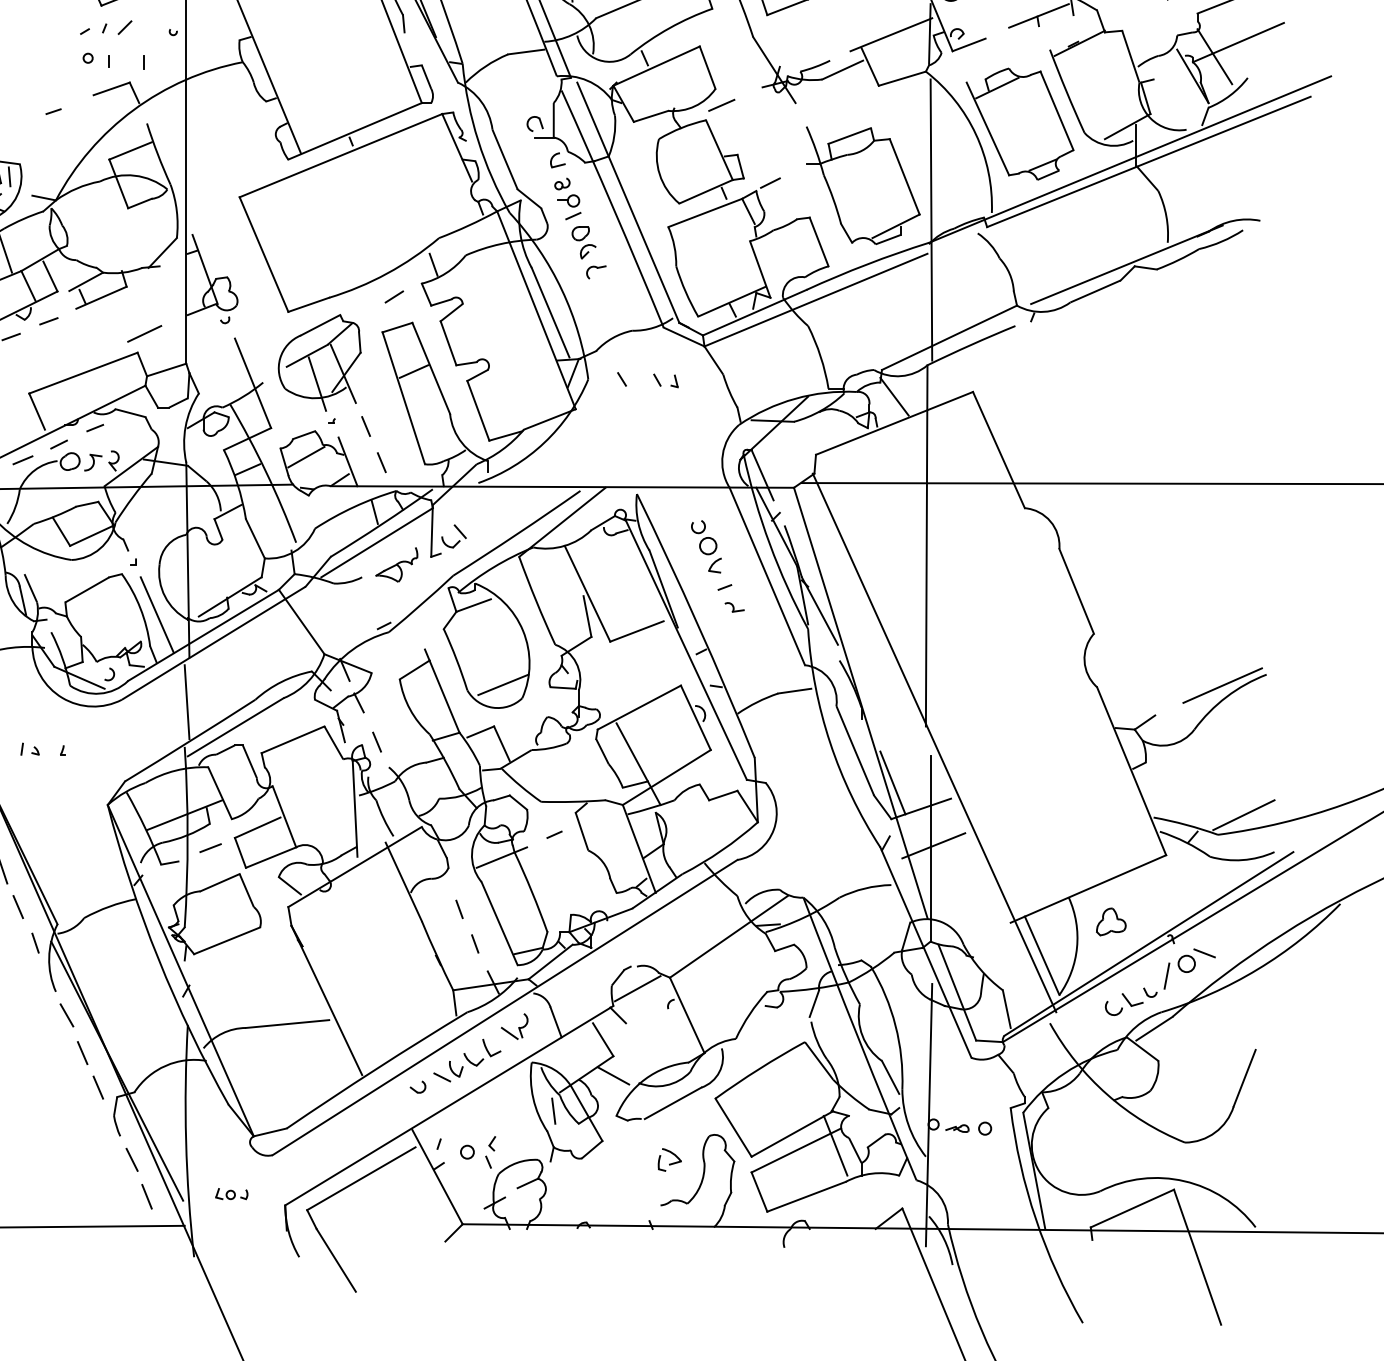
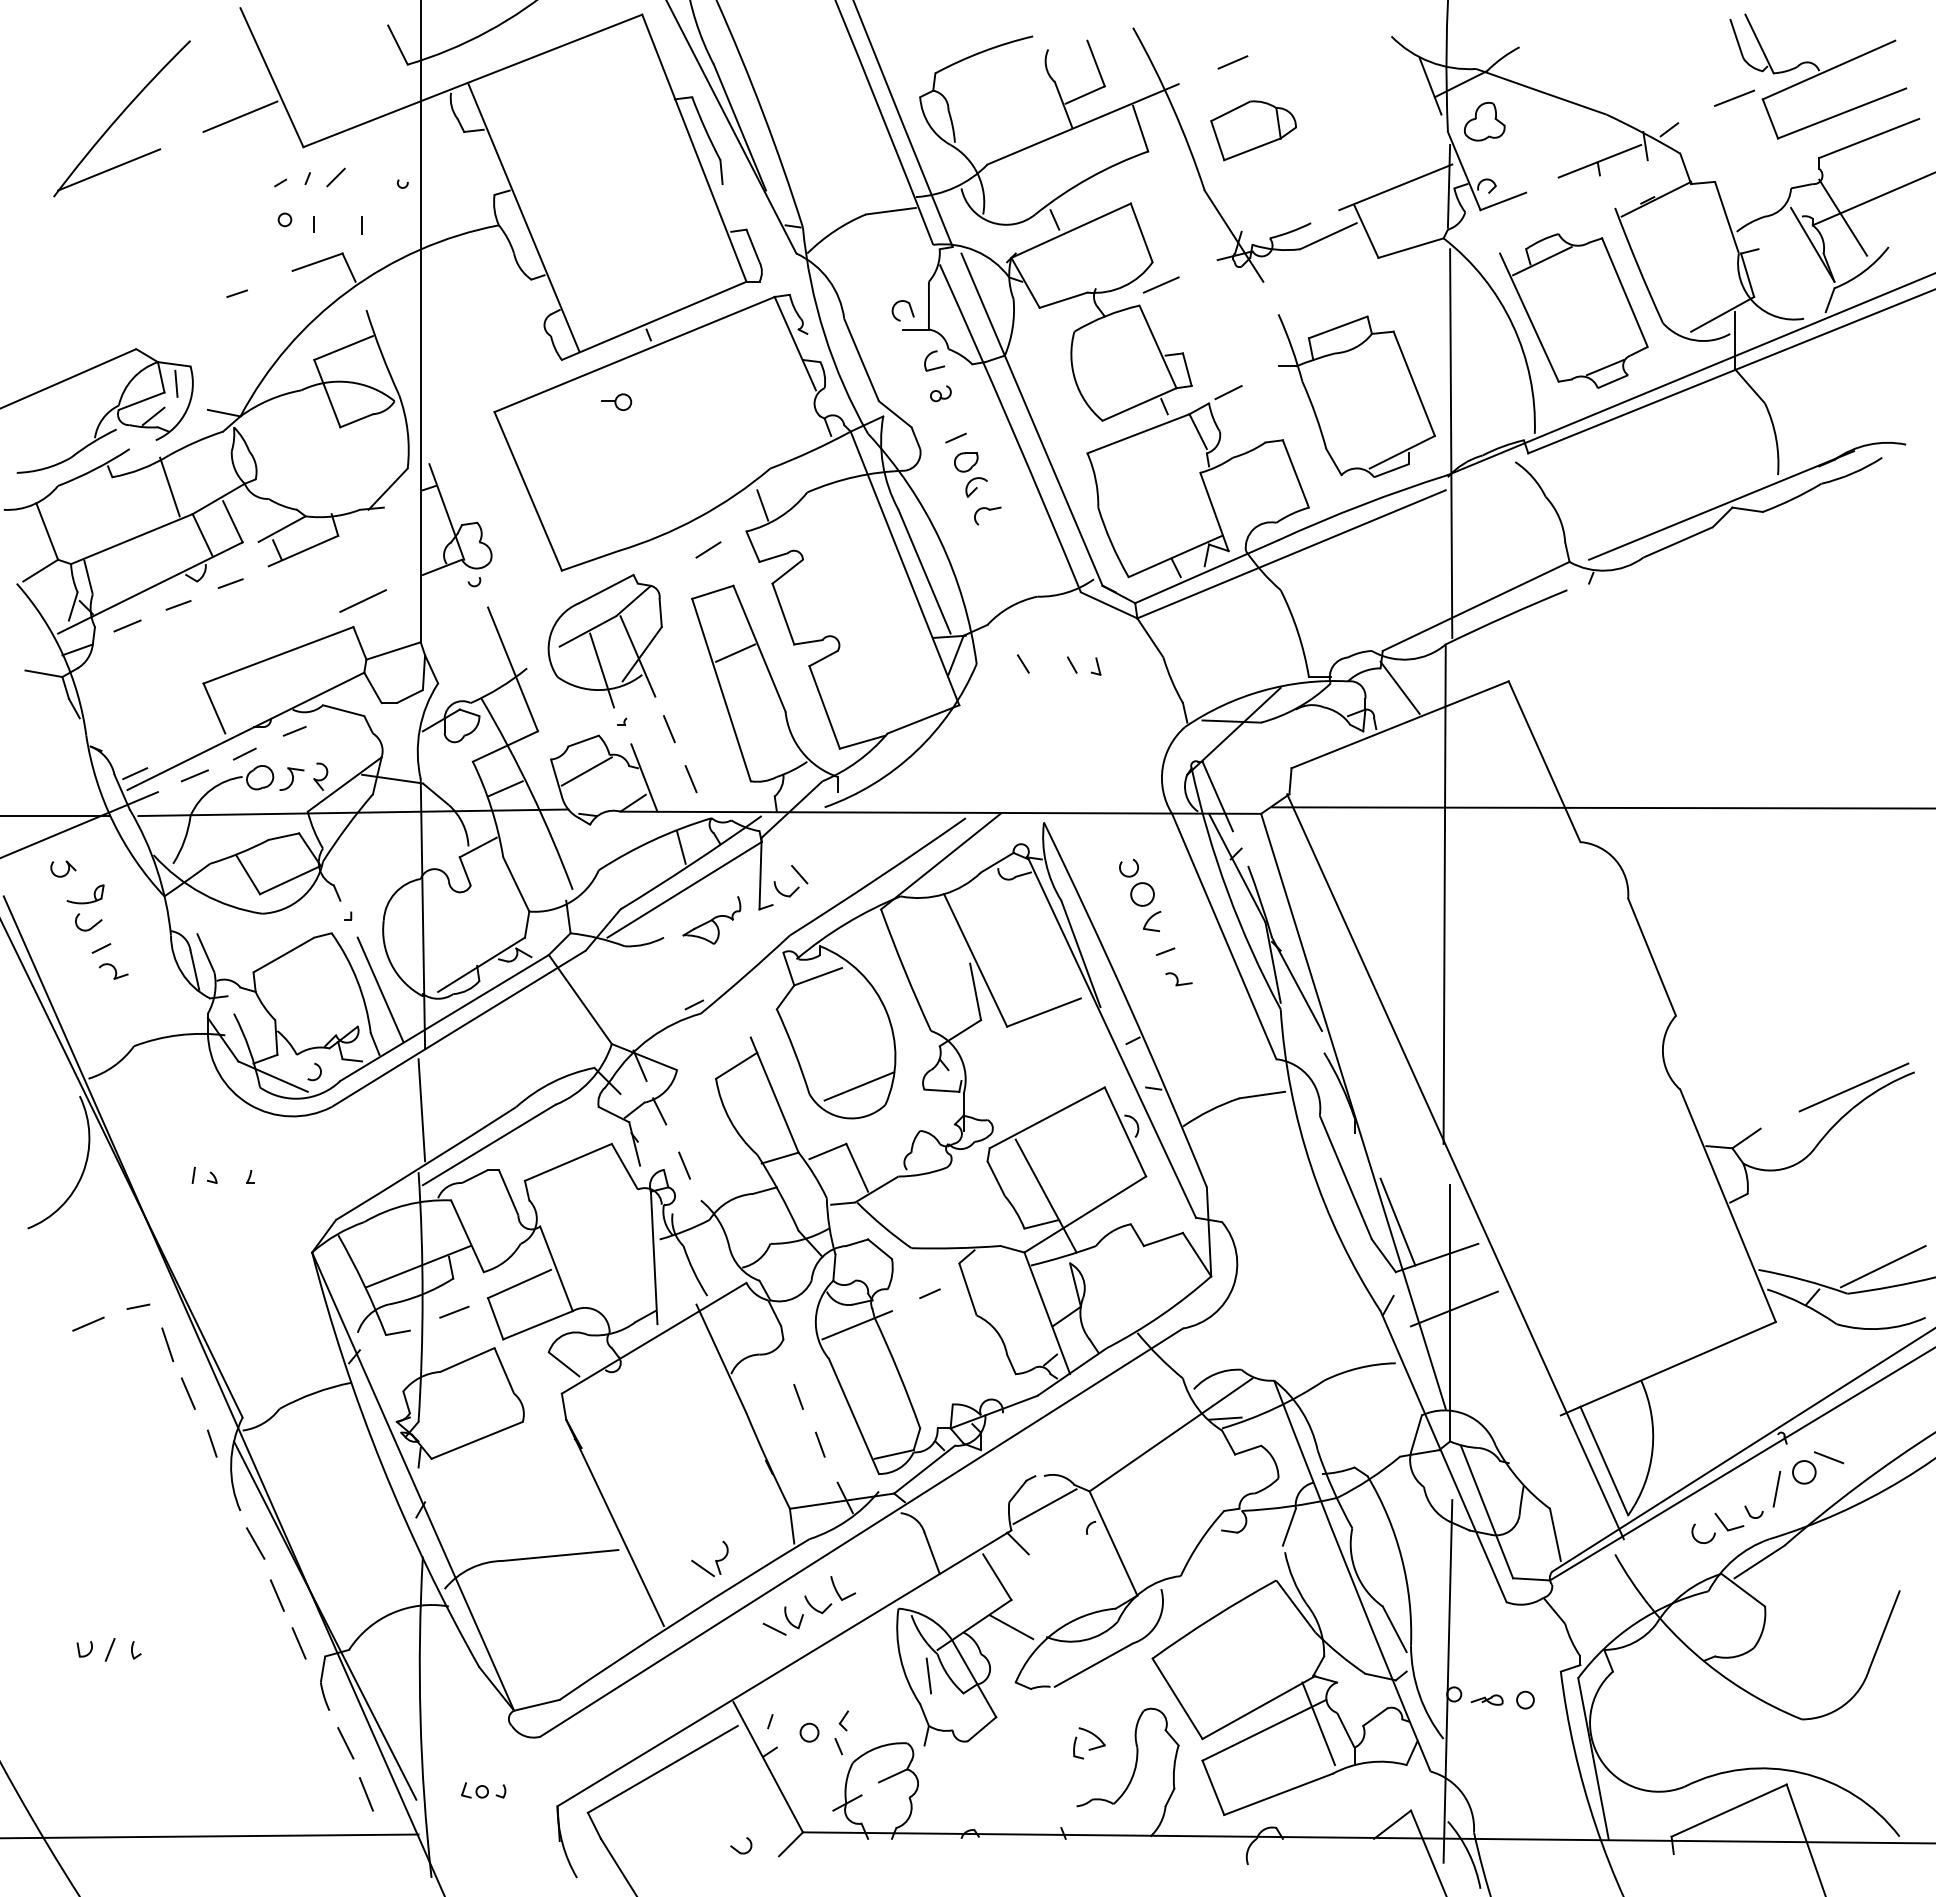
part: (568, 200) -> (616, 401), moved
part: (1110, 921) -> (1699, 1413), removed
part: (518, 1027) -> (715, 1560), moved
part: (418, 1086) -> (741, 1845), moved

